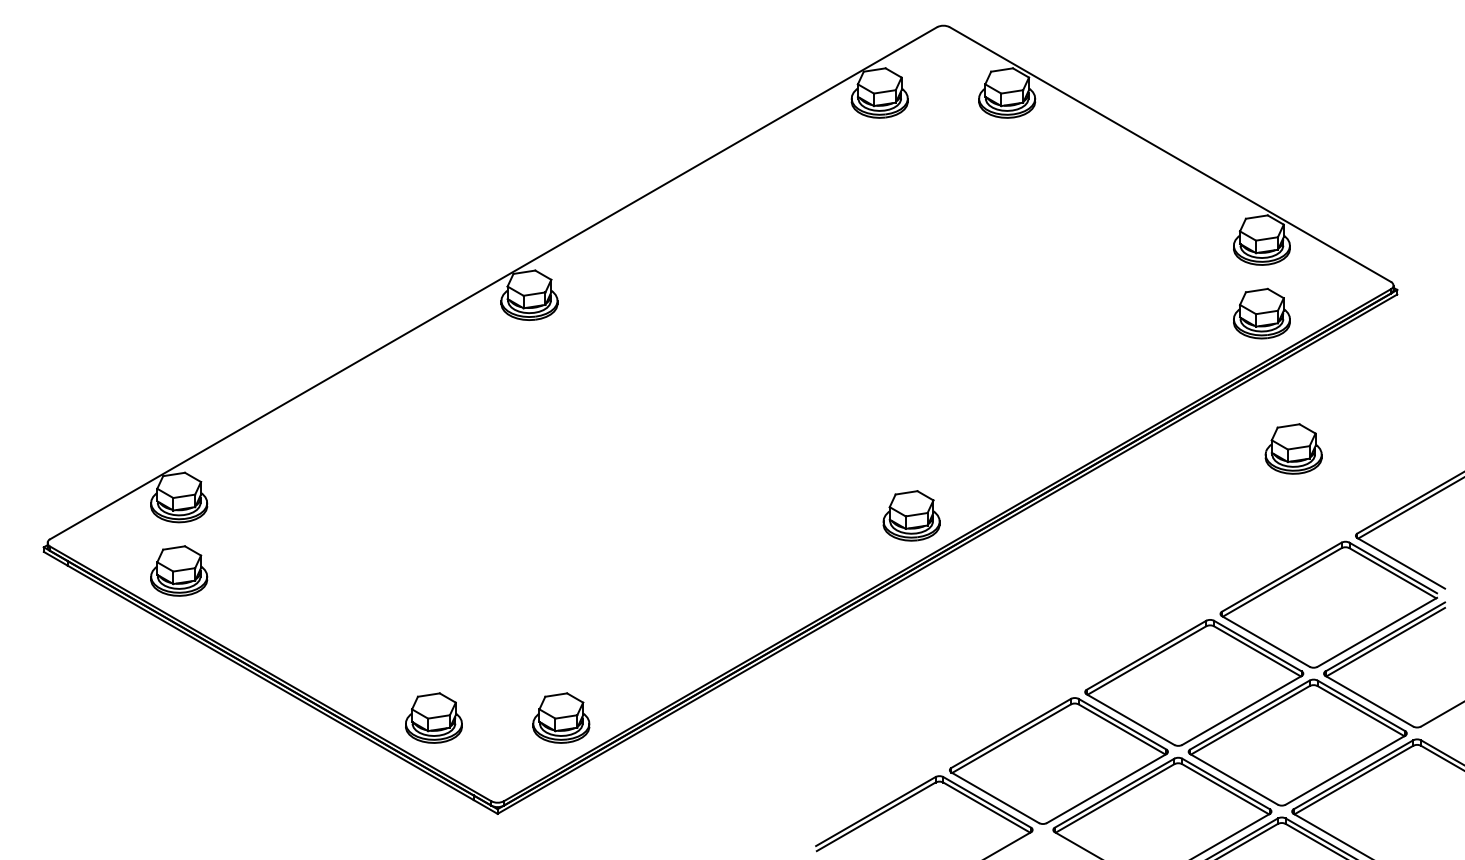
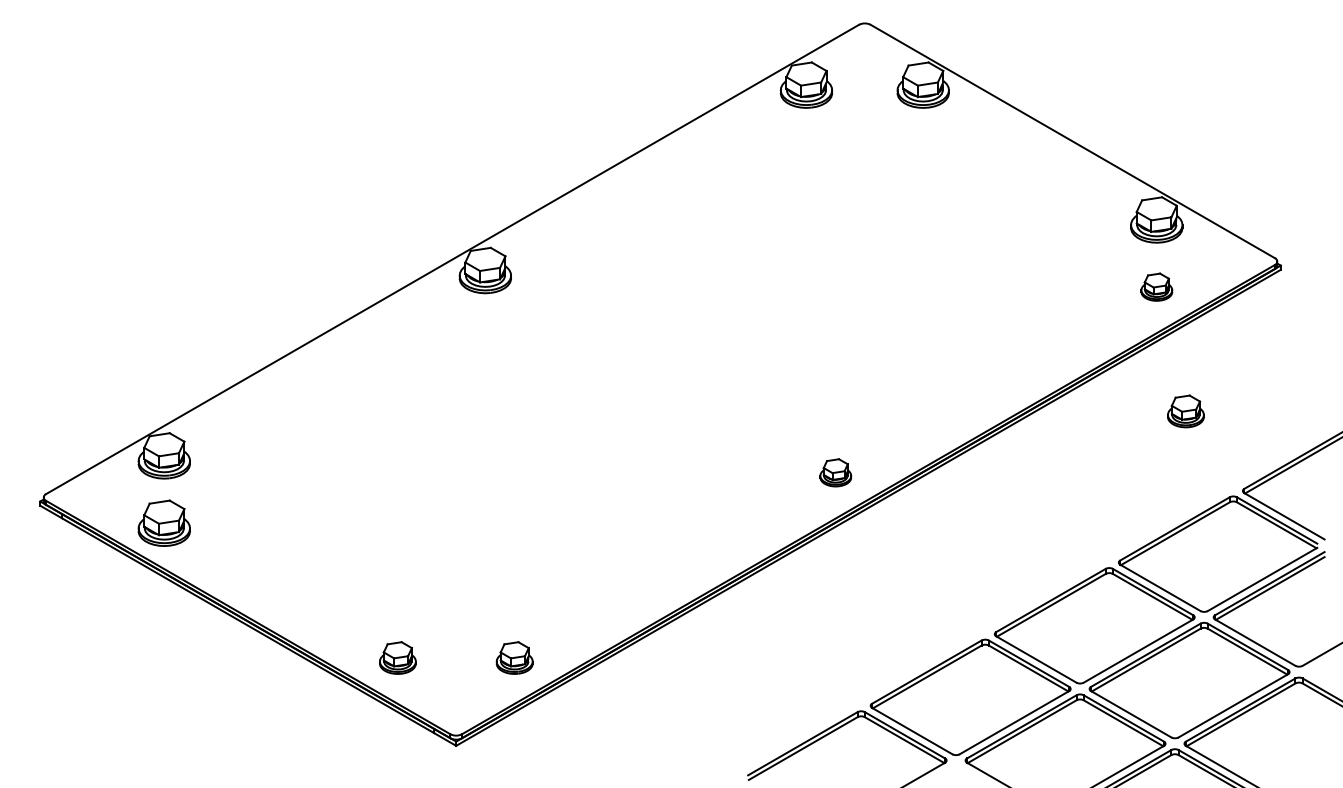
part: (1261, 312) -> (1156, 286), size x0.6
part: (1293, 449) -> (1185, 411), size x0.7
part: (911, 515) -> (835, 472), size x0.6
part: (433, 717) -> (397, 657), size x0.7
part: (561, 717) -> (514, 657), size x0.7

